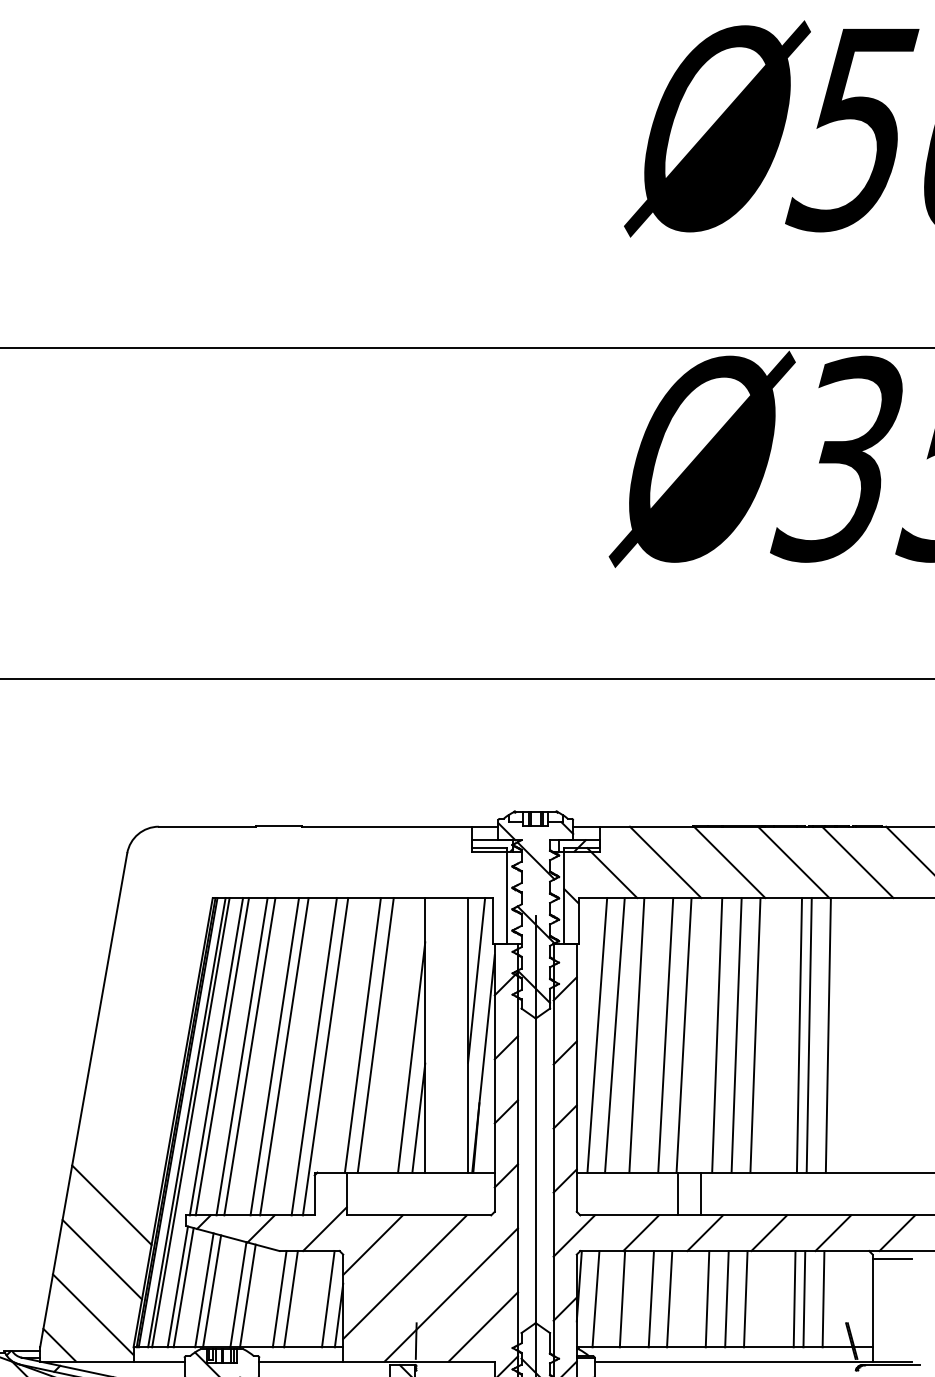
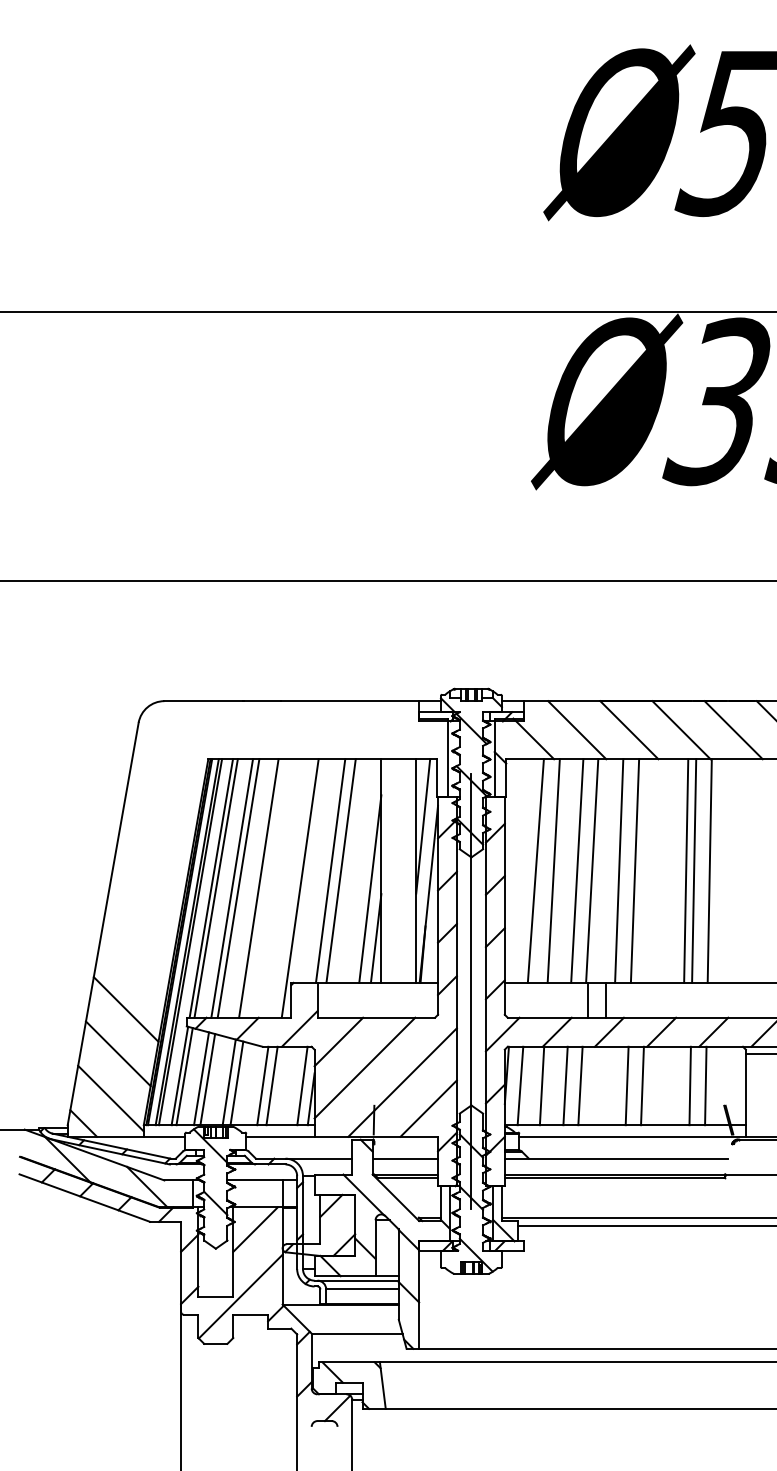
line: (597, 1034) -> (521, 870), removed
line: (755, 1034) -> (650, 870), removed
line: (284, 1056) -> (266, 888), removed
line: (313, 1056) -> (290, 888), removed
line: (706, 1298) -> (610, 1085), removed
line: (793, 1298) -> (681, 1085), removed

